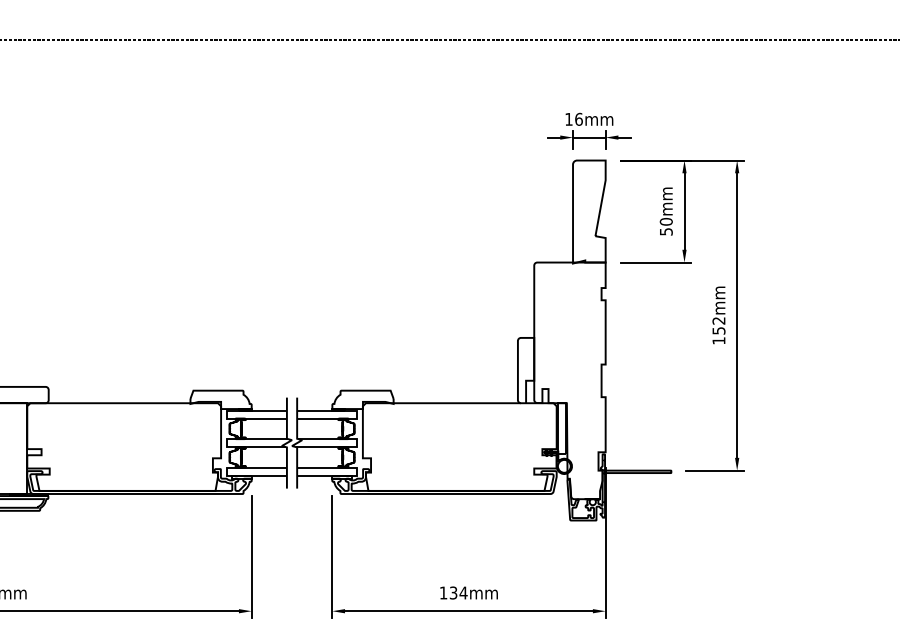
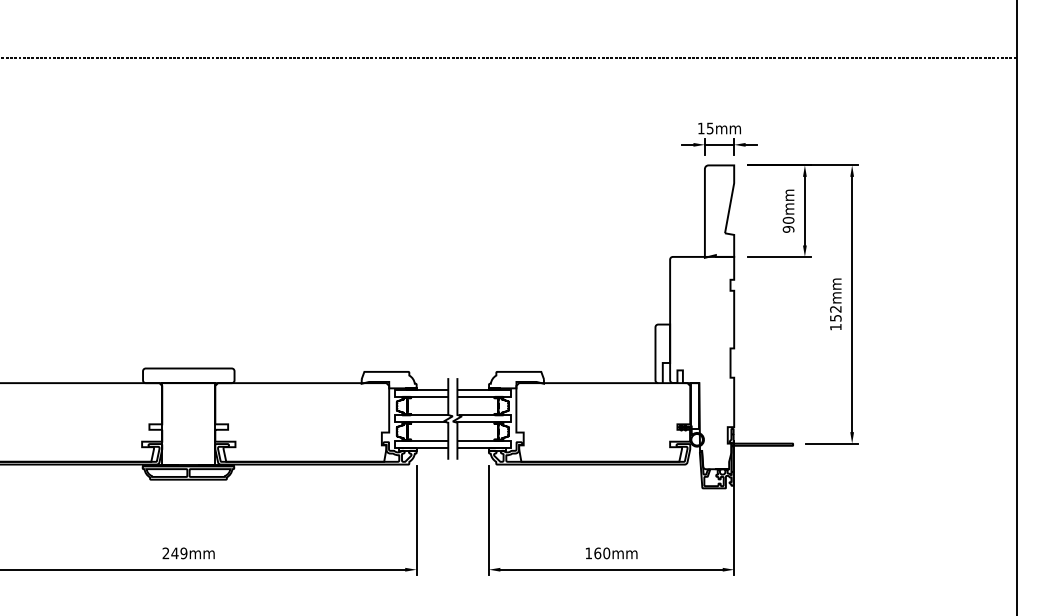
text: (578, 119) -> (709, 128), 16mm -> 15mm
text: (666, 231) -> (788, 229), 50mm -> 90mm
text: (458, 593) -> (602, 553), 134mm -> 160mm

